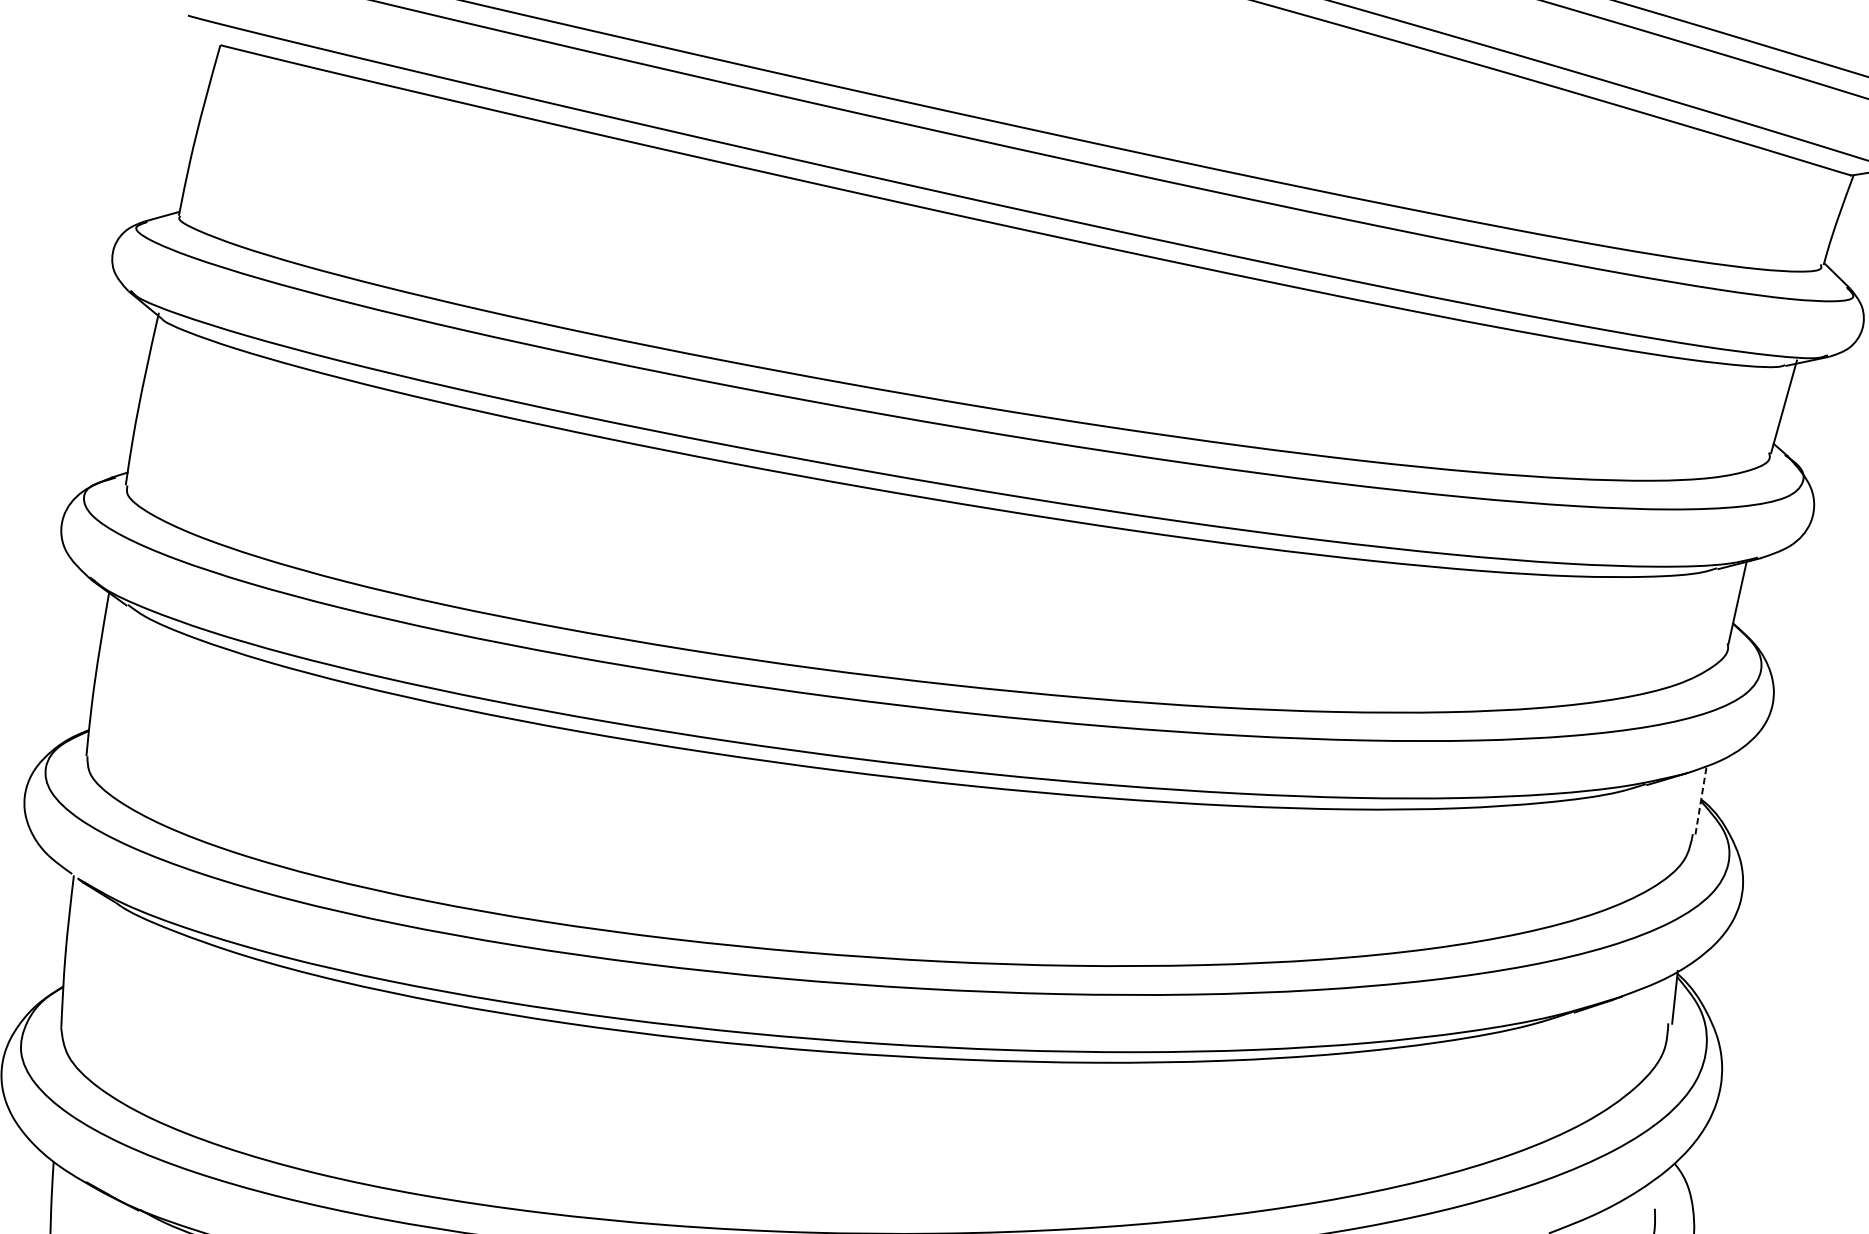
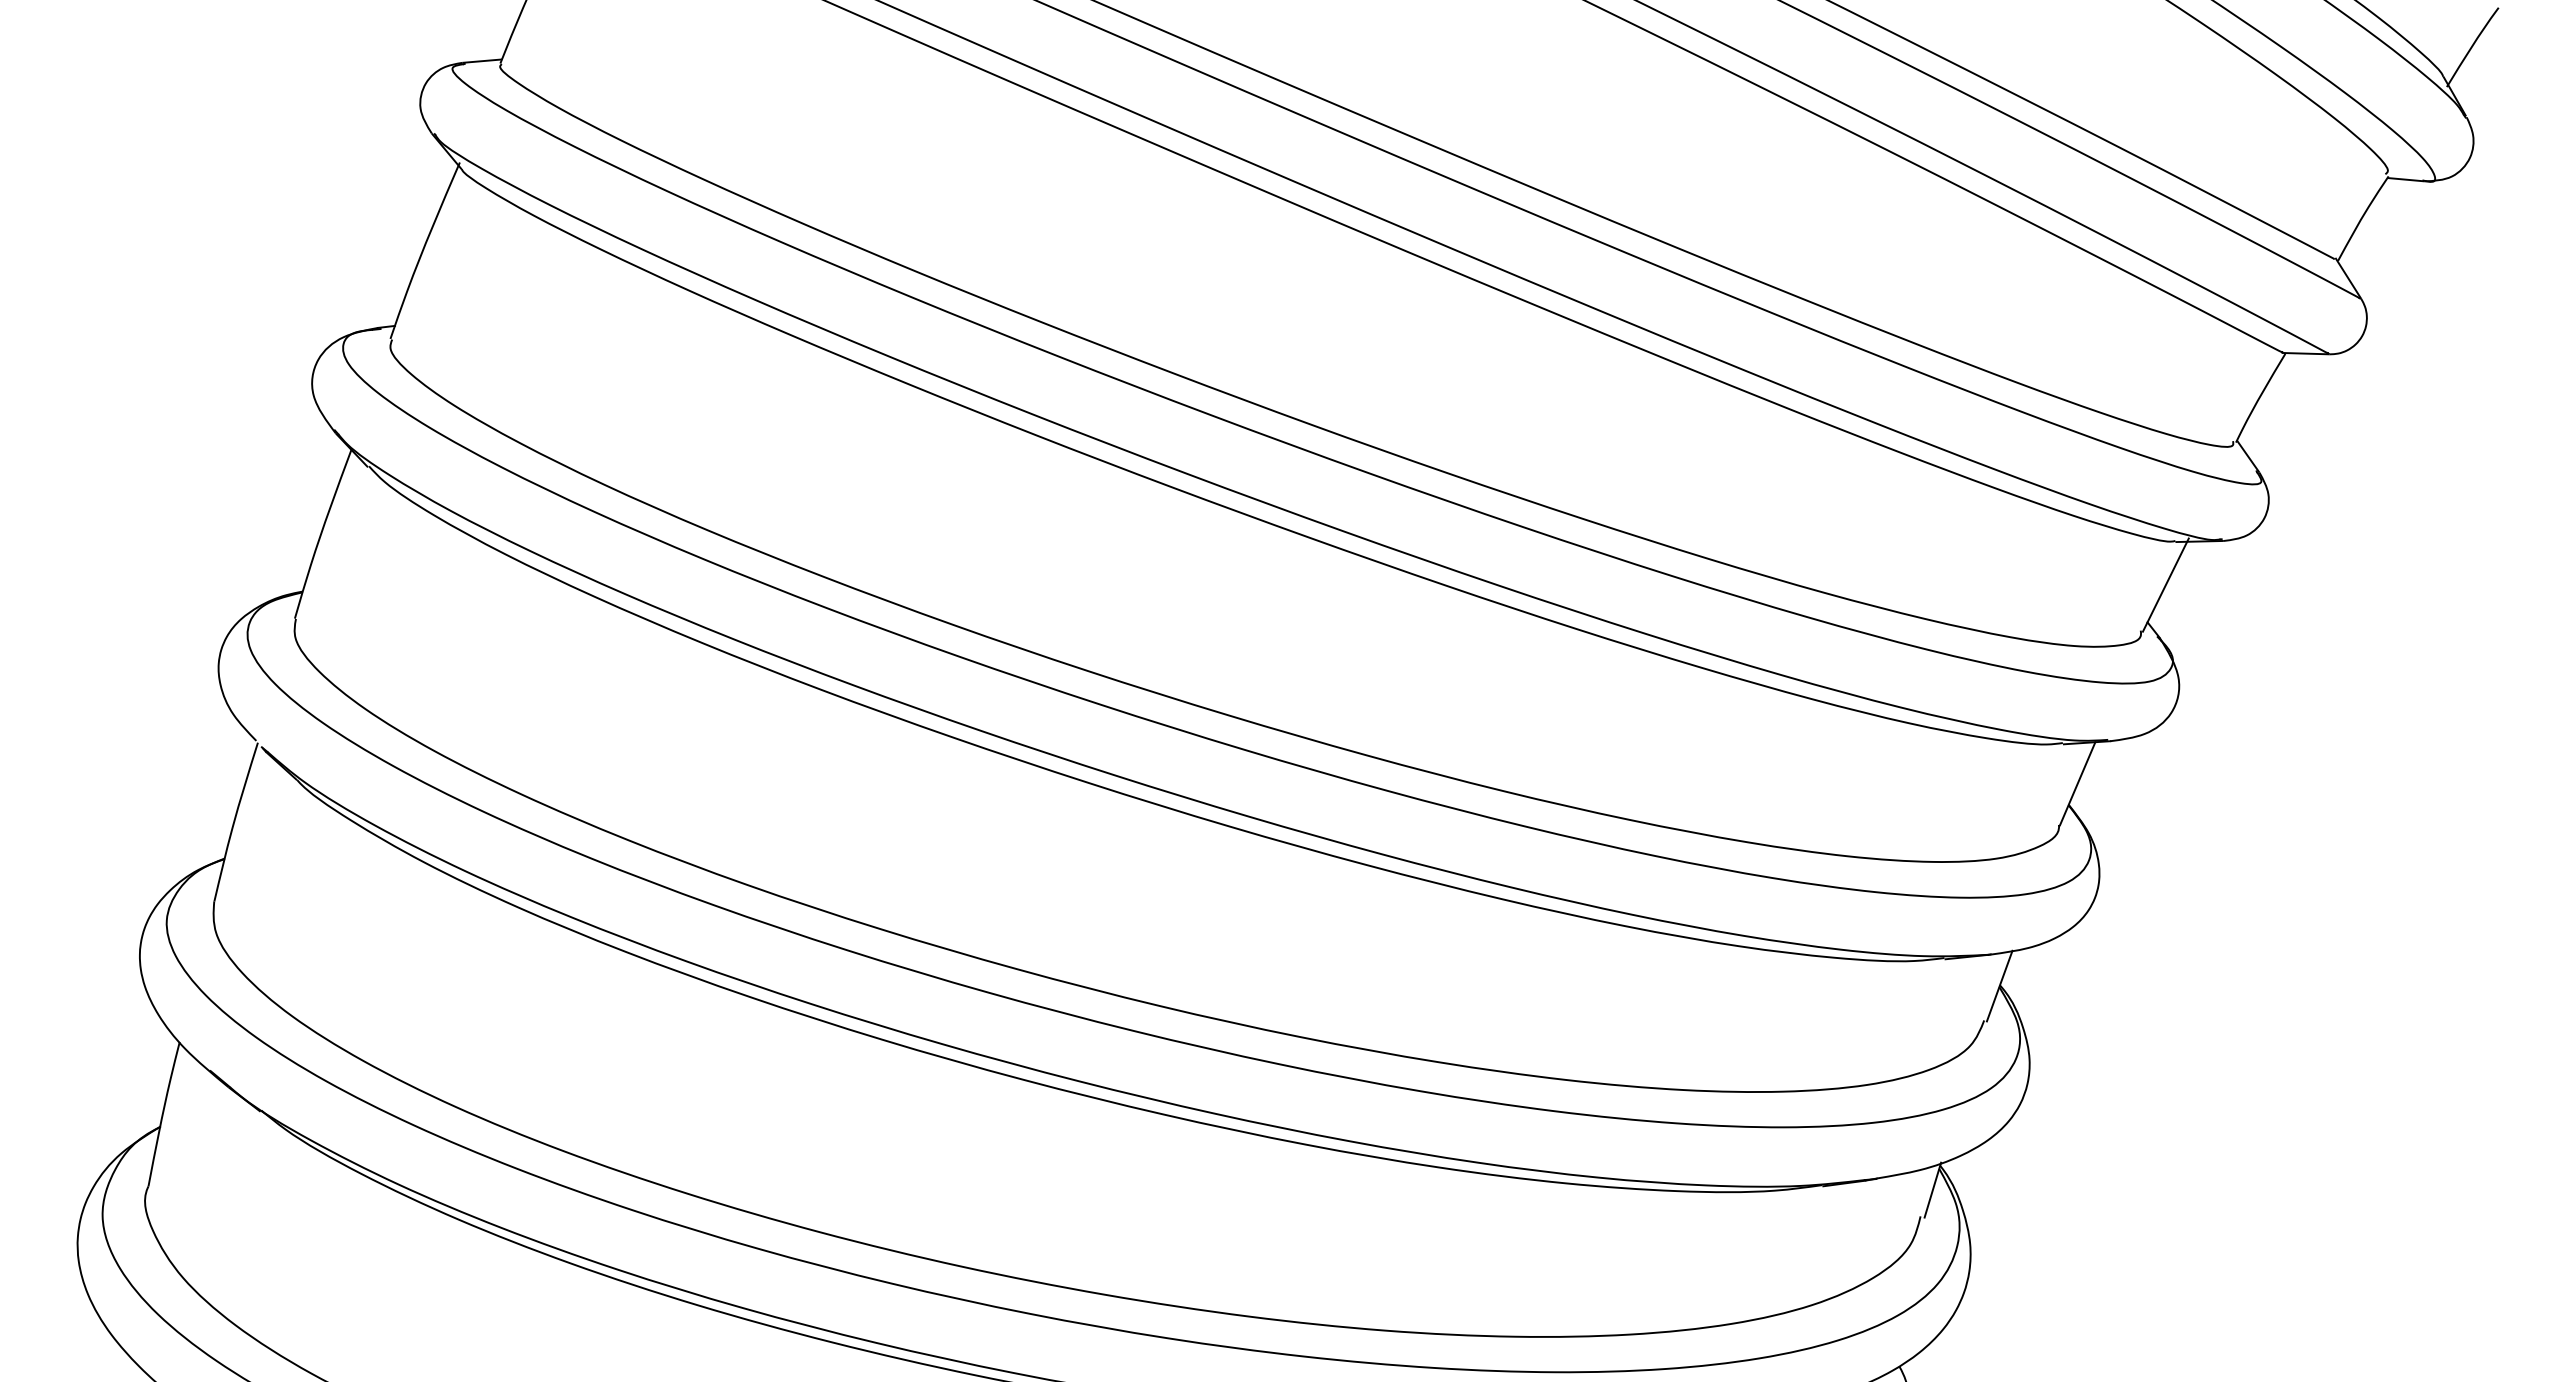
line: (1700, 800) -> (1999, 986), dashed -> solid

